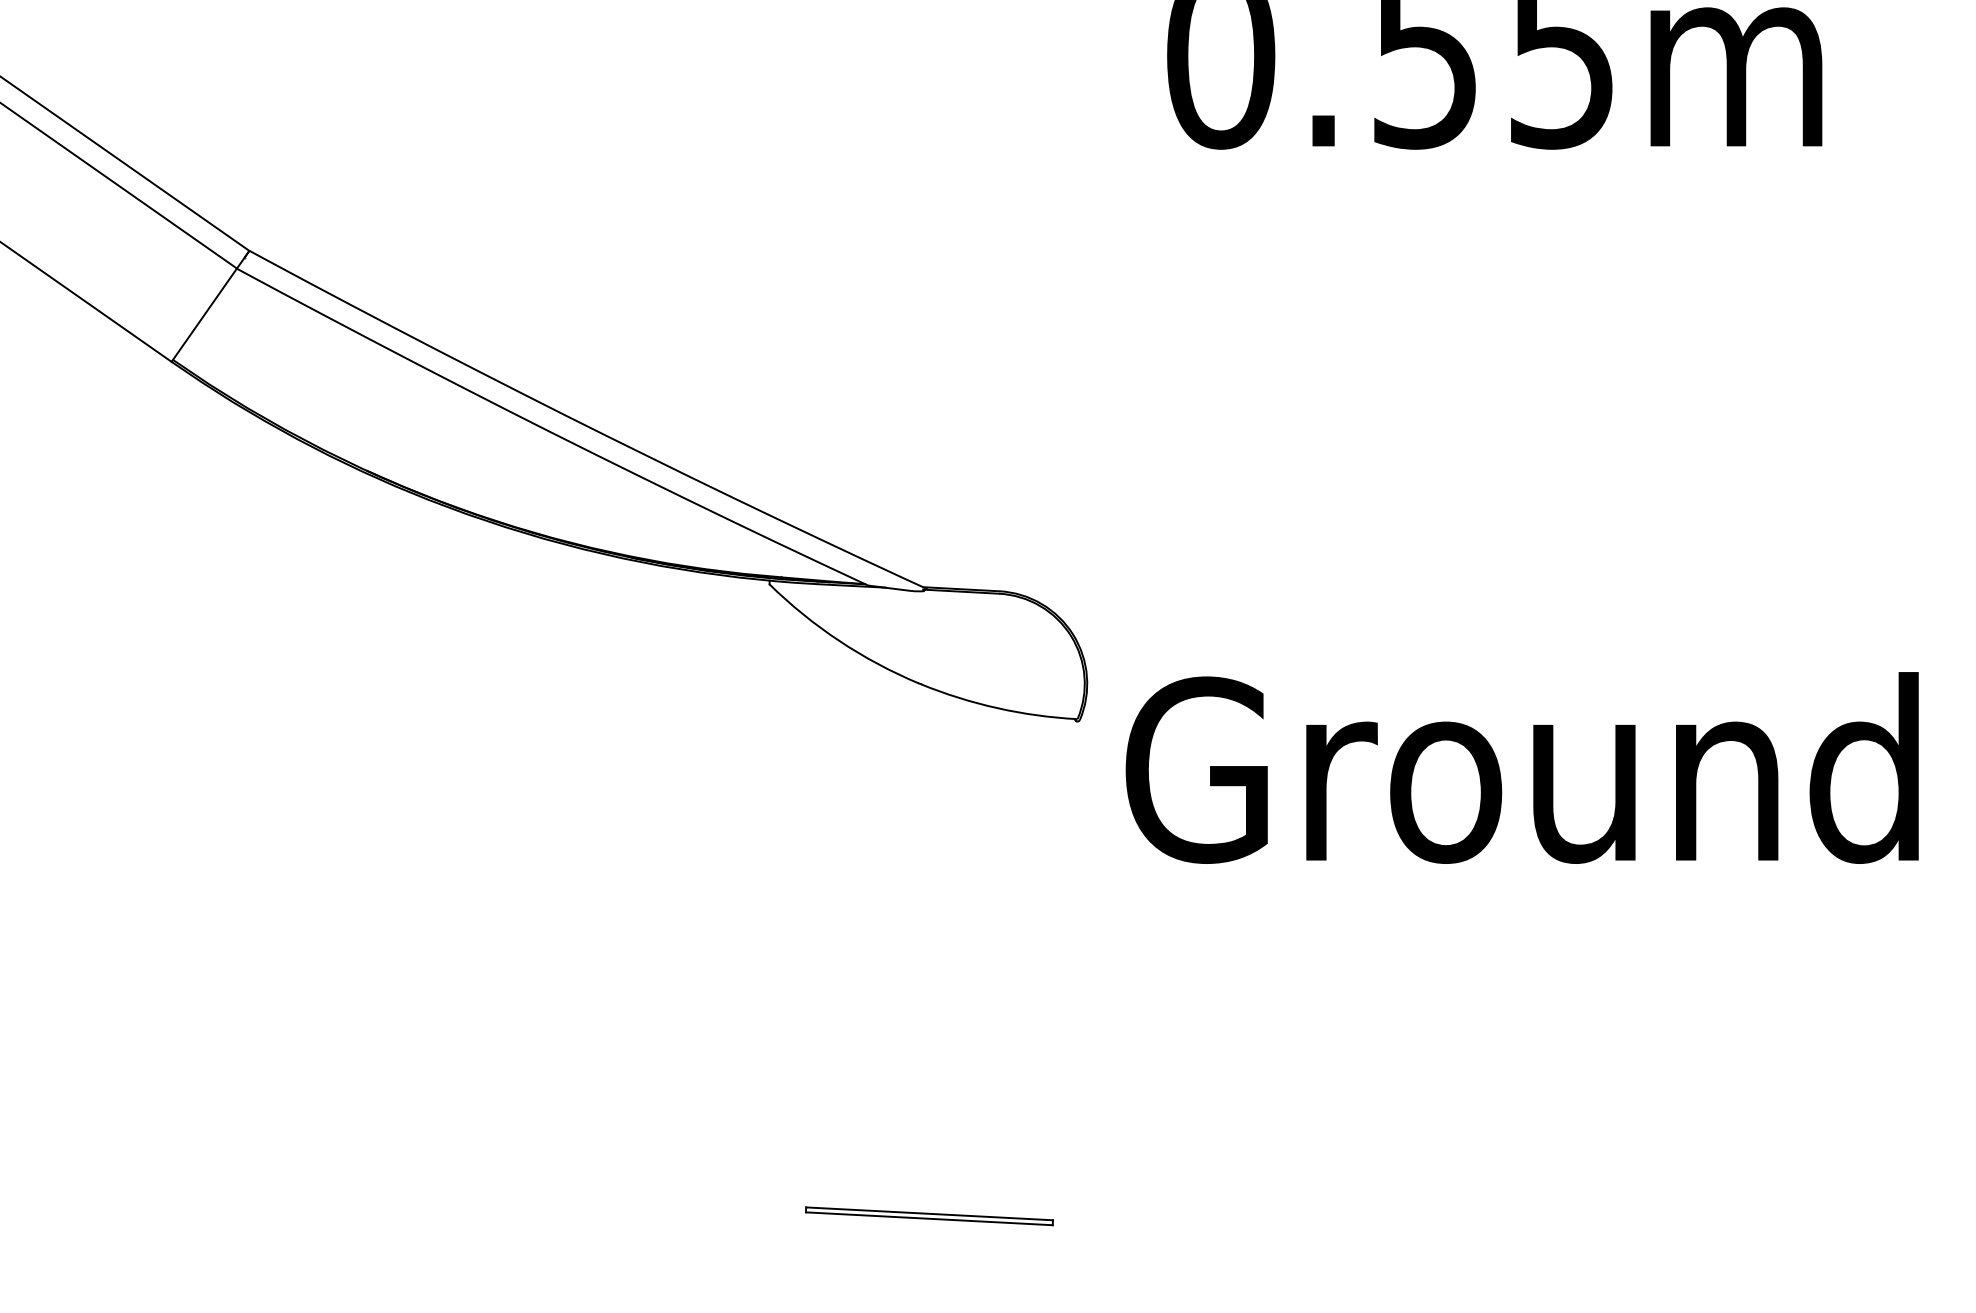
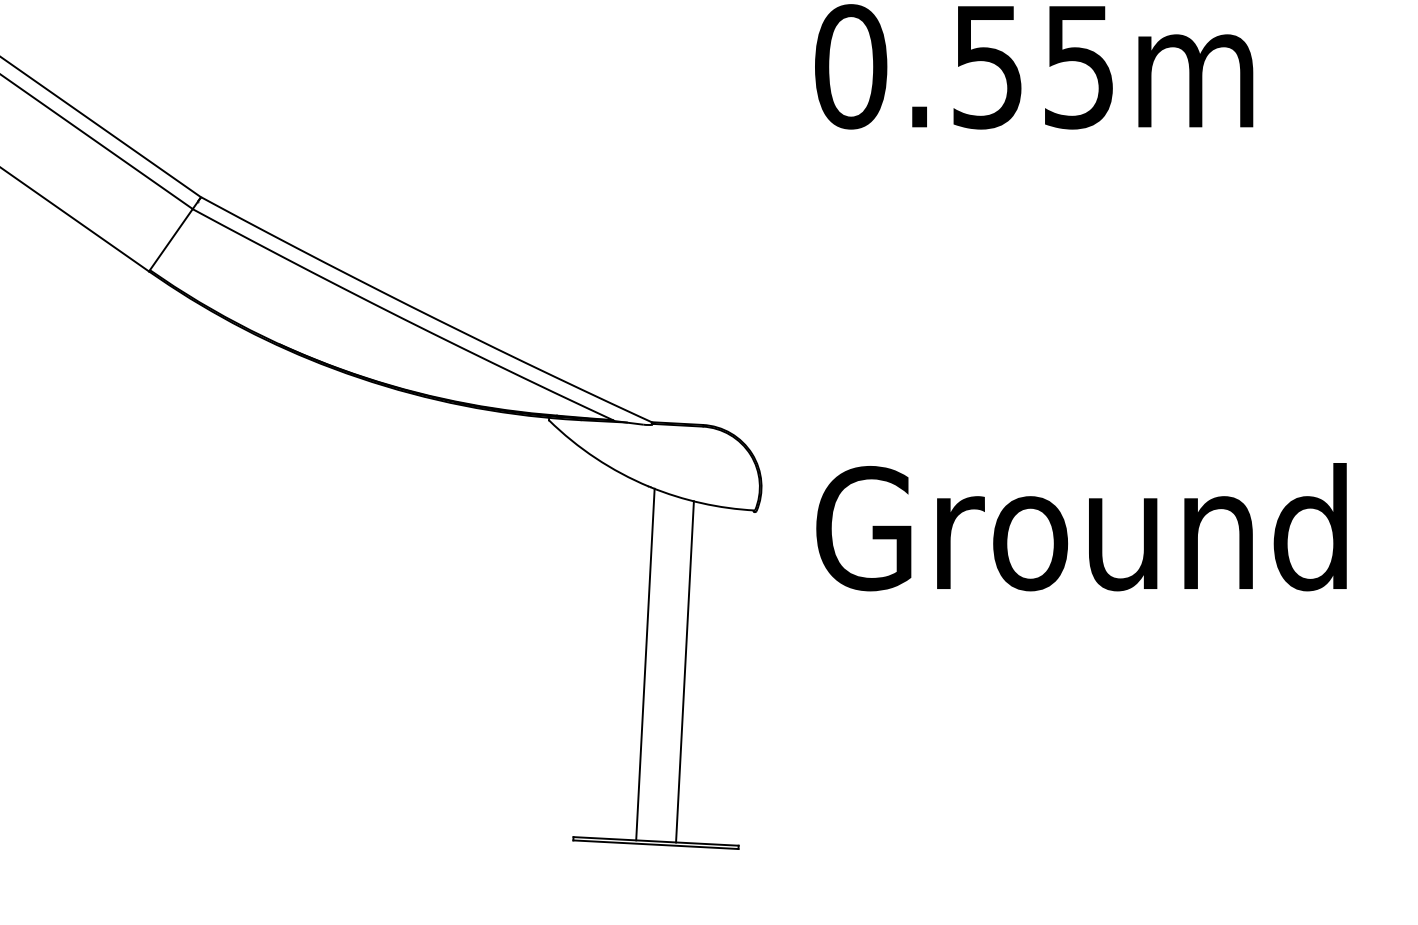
text: (1522, 768) -> (1081, 527), moved
line: (913, 949) -> (645, 664), added
line: (972, 959) -> (684, 671), added

